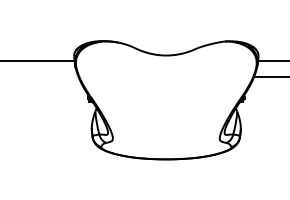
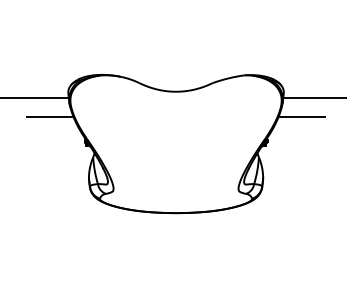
line: (58, 77) -> (50, 117), added

